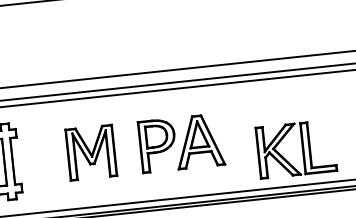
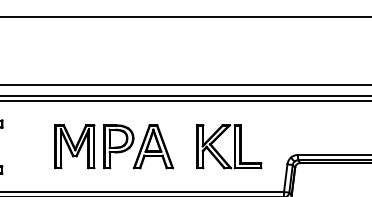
part: (296, 149) -> (229, 146), moved
part: (90, 152) -> (74, 146), moved

